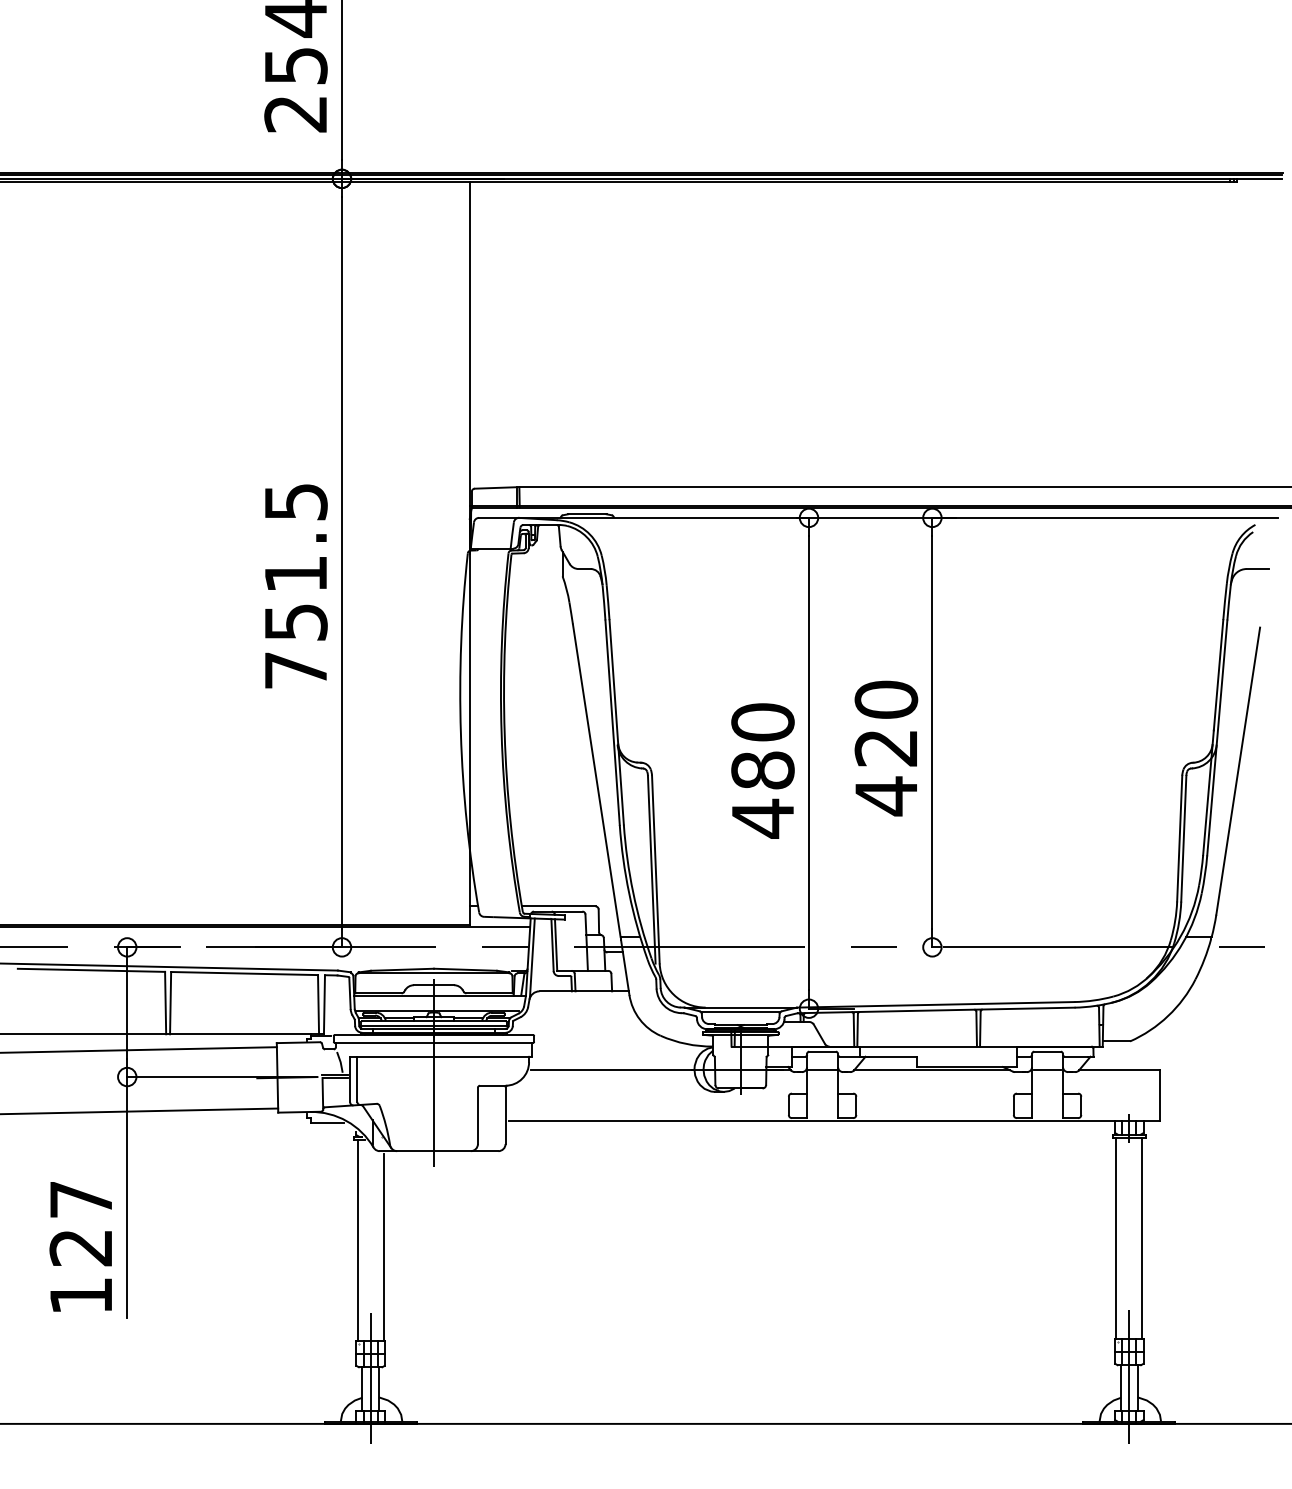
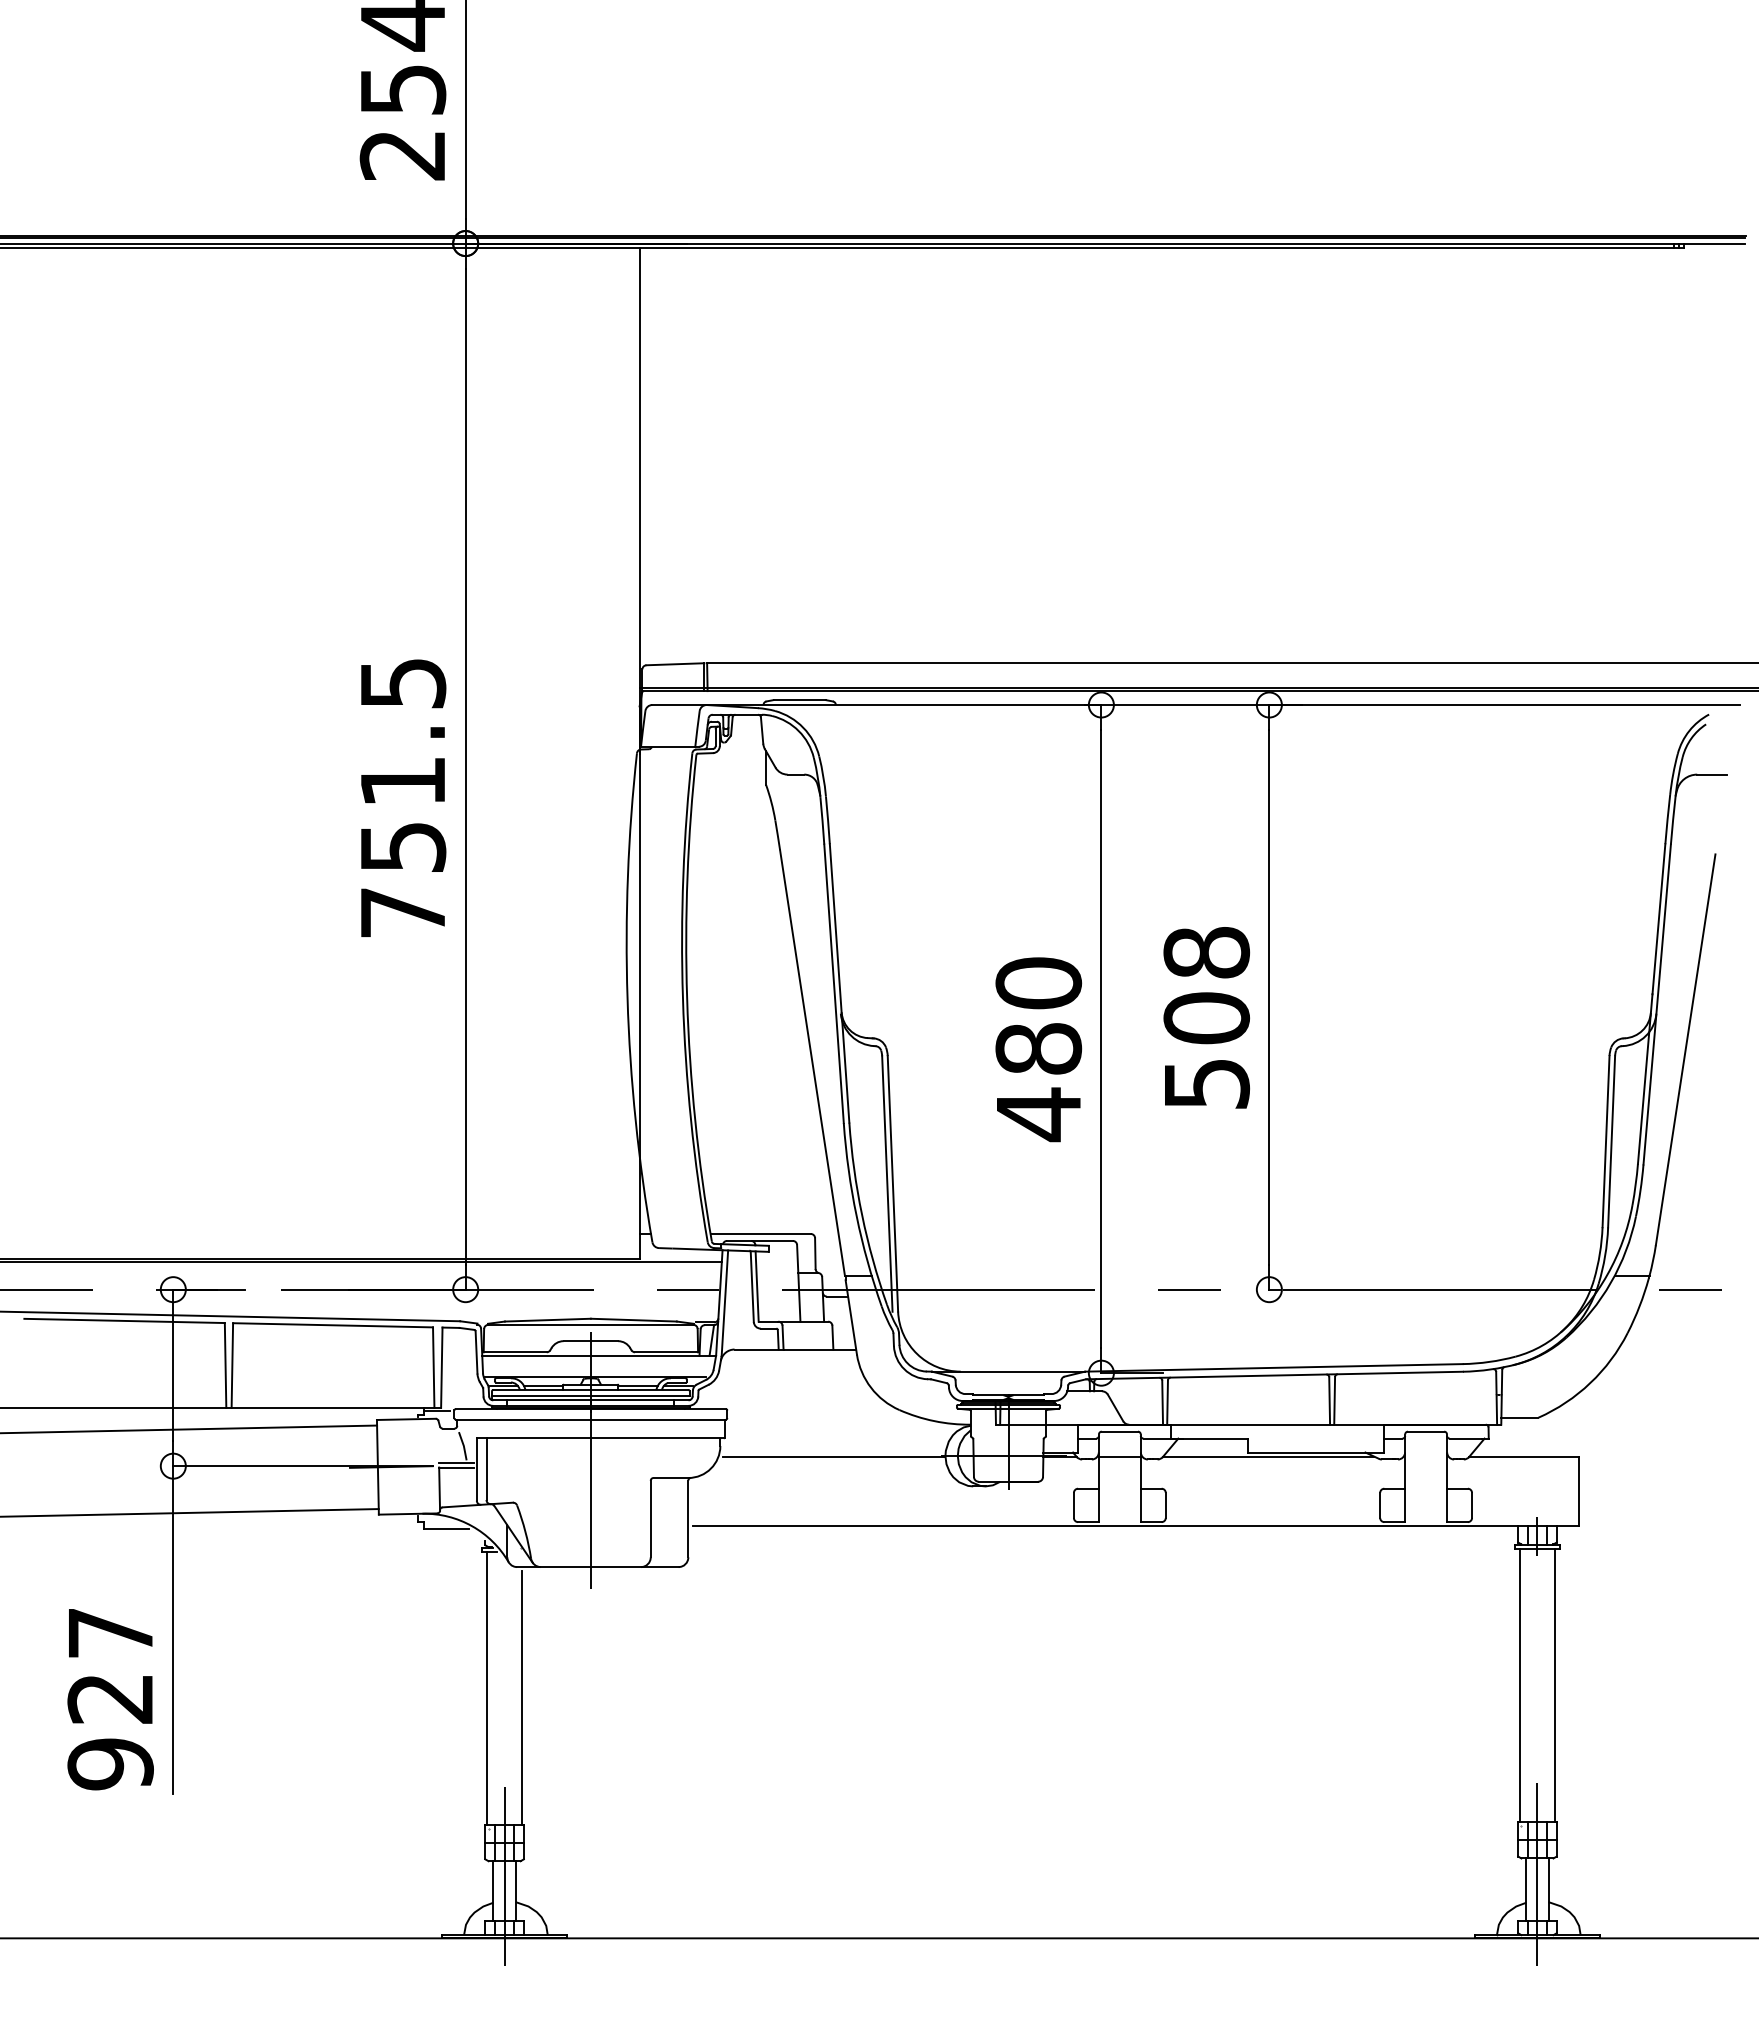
text: (886, 748) -> (1206, 1018), 420 -> 508
line: (740, 1011) -> (1008, 1377), removed
line: (1047, 1069) -> (1425, 1456), removed
text: (81, 1296) -> (110, 1764), 127 -> 927

